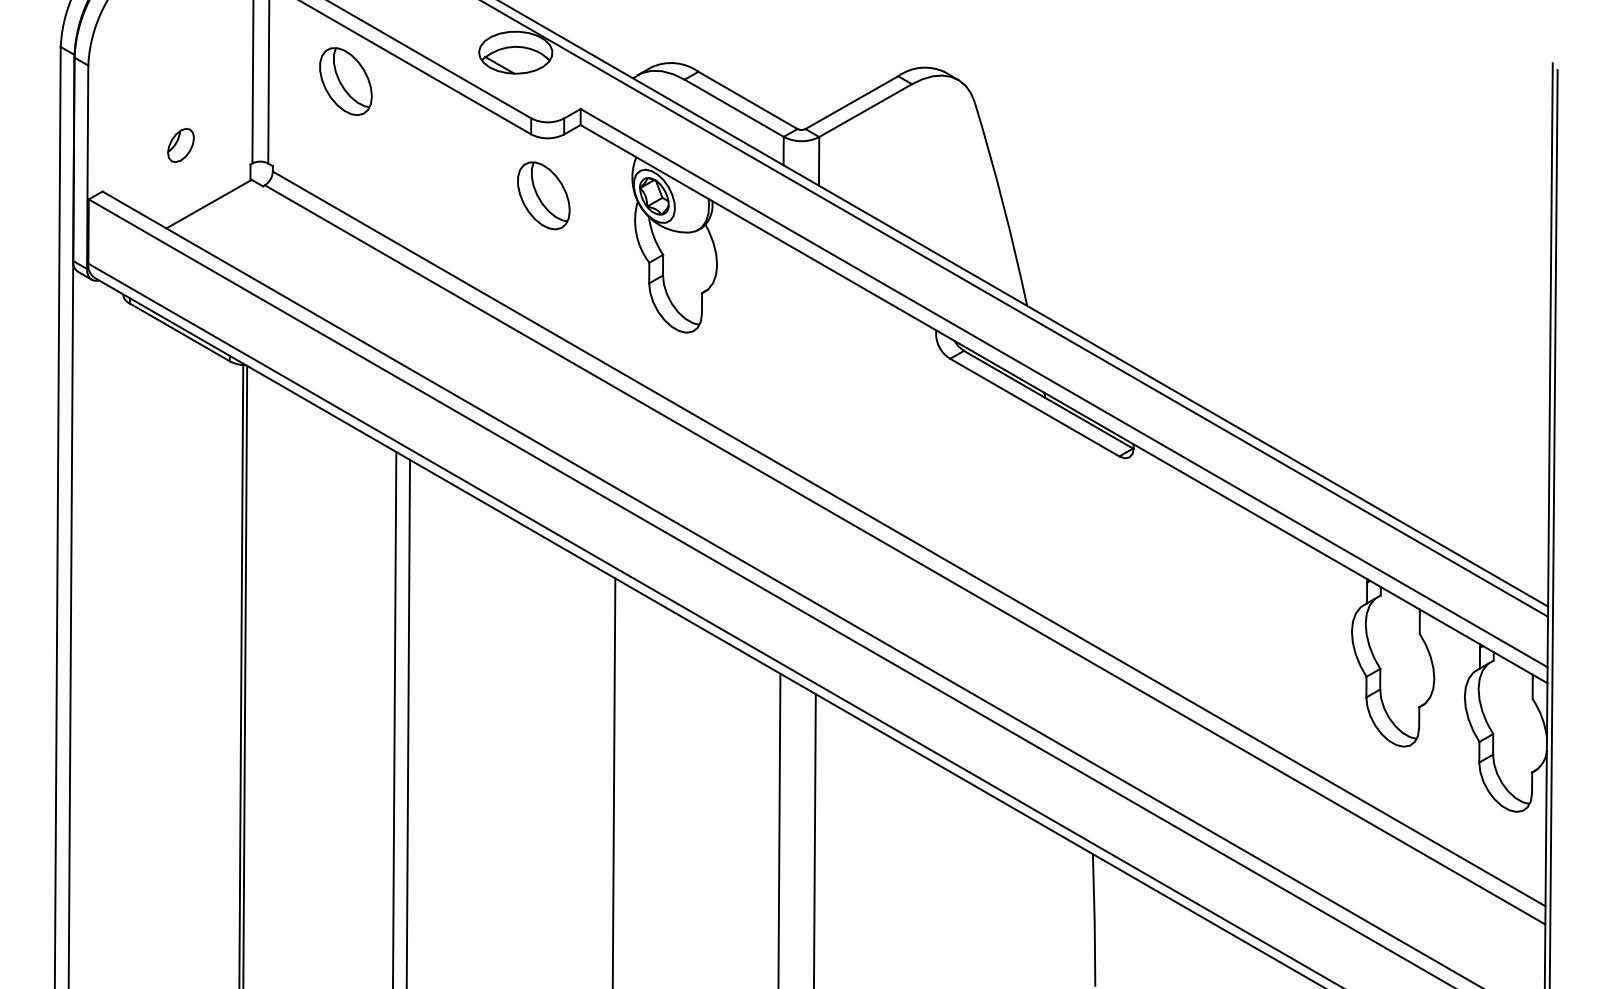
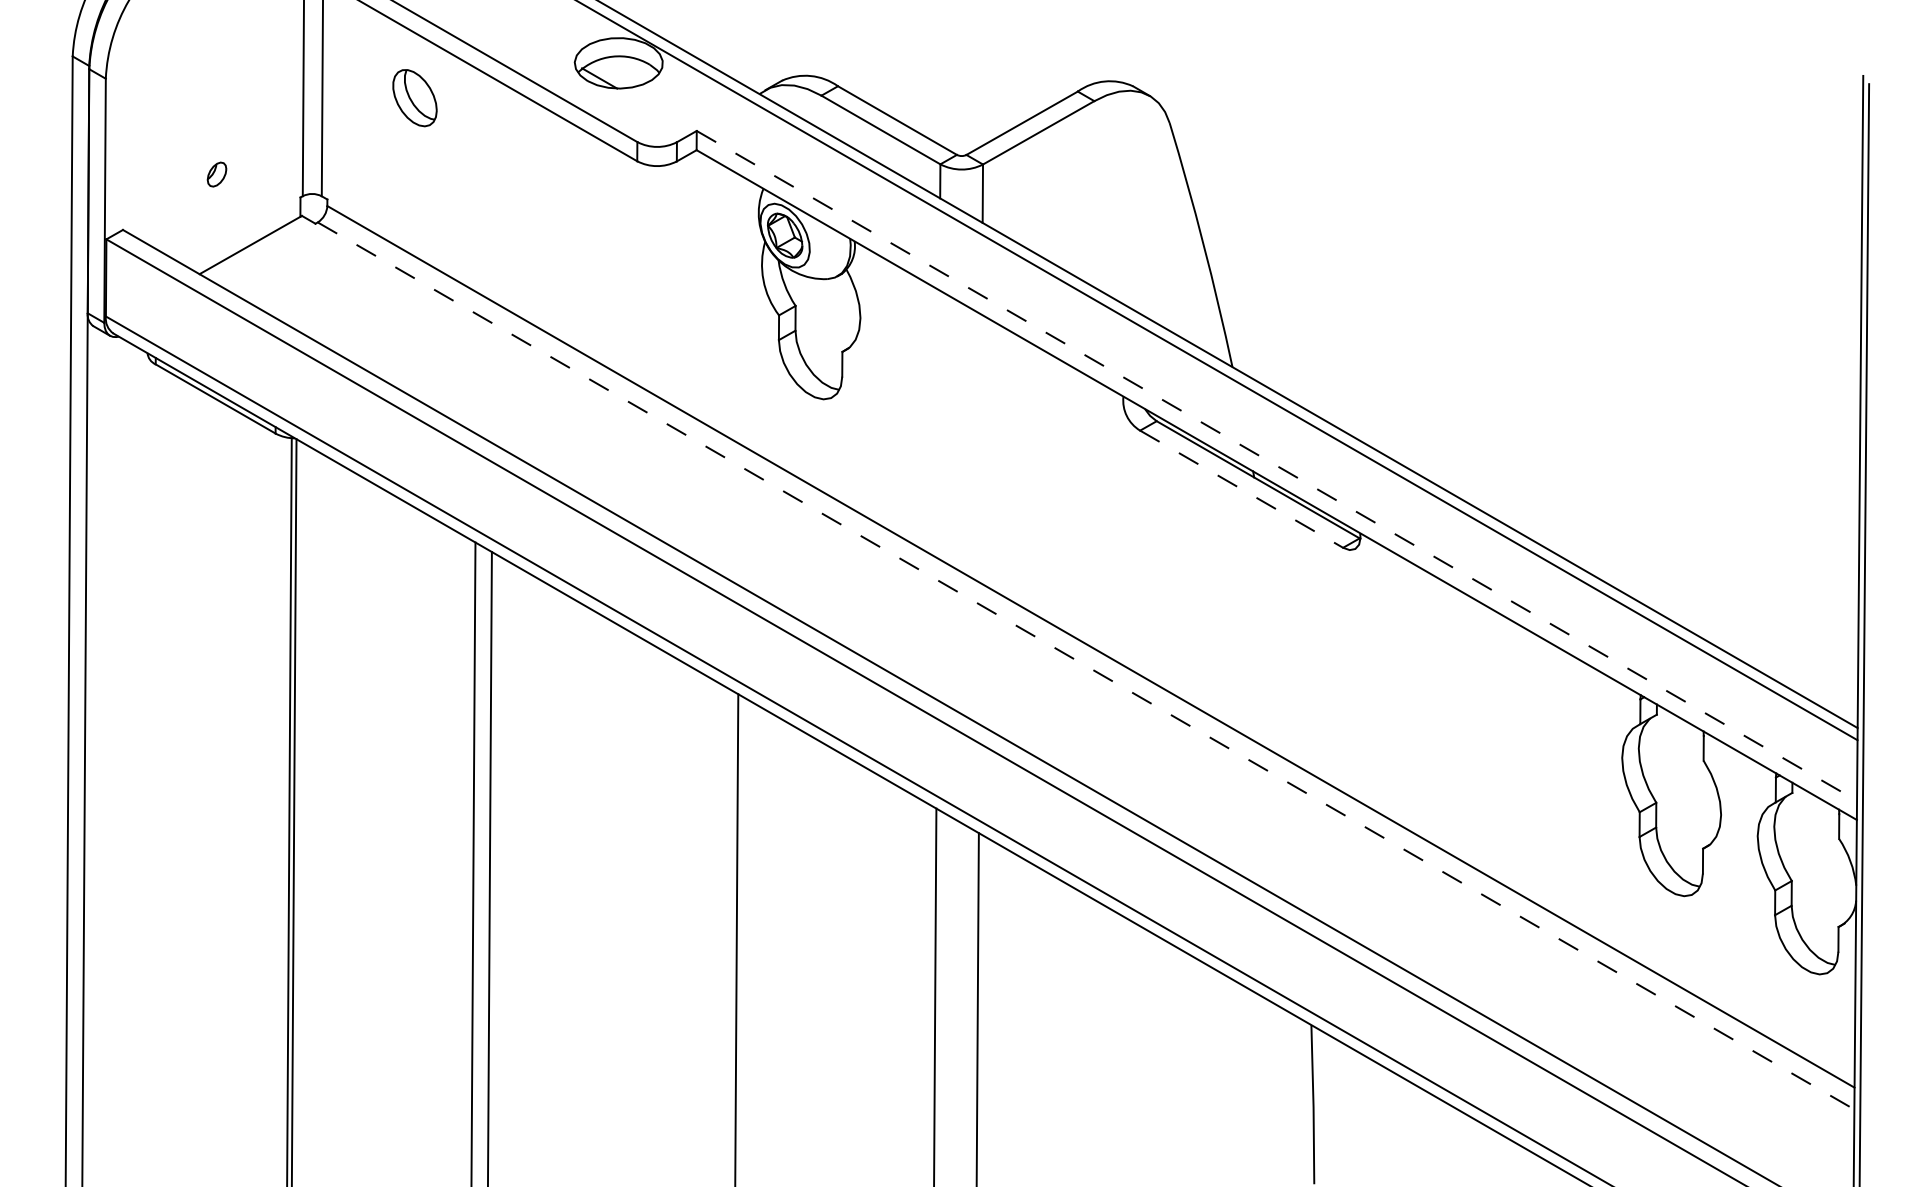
part: (345, 82) -> (414, 98), size x0.7
part: (180, 145) -> (216, 174), size x0.6
part: (543, 196) -> (652, 235), removed
line: (1063, 387) -> (1276, 465), solid -> dashed
line: (1035, 407) -> (1242, 489), solid -> dashed
line: (905, 555) -> (1086, 666), solid -> dashed

